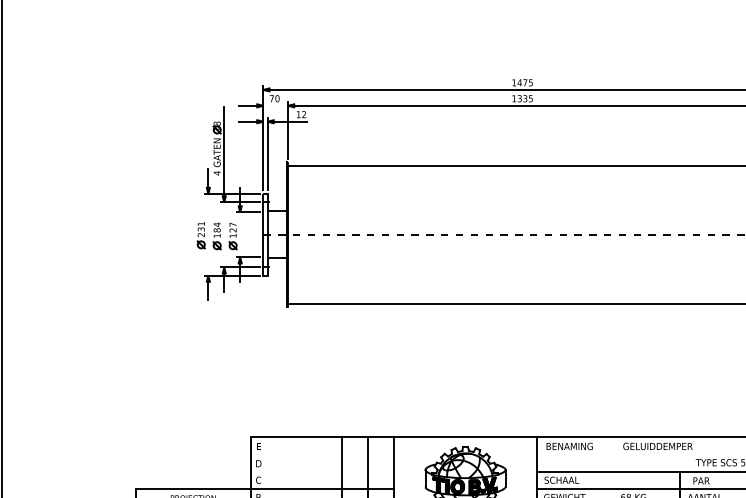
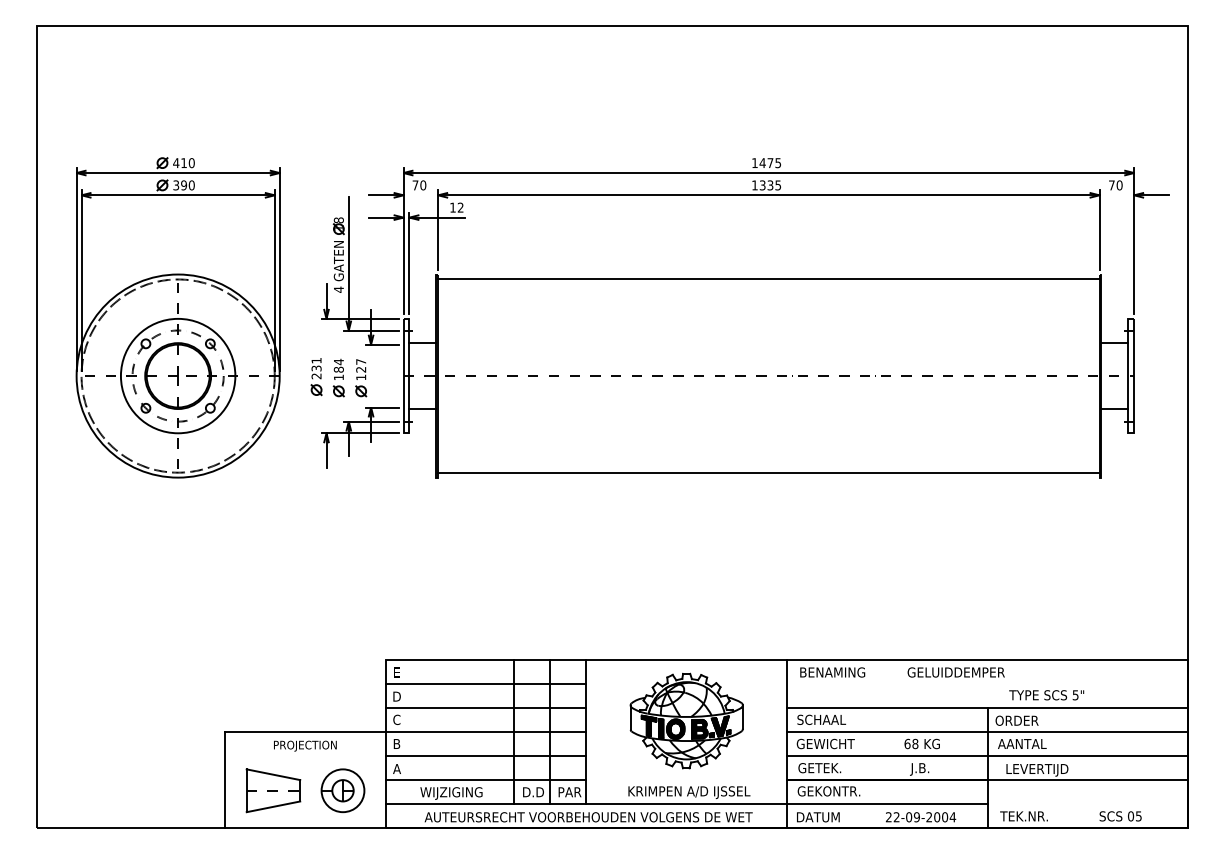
part: (101, 193) -> (177, 317), added
line: (321, 454) -> (485, 683), added
line: (321, 471) -> (485, 707), added
text: (700, 480) -> (1016, 720), PAR -> ORDER

